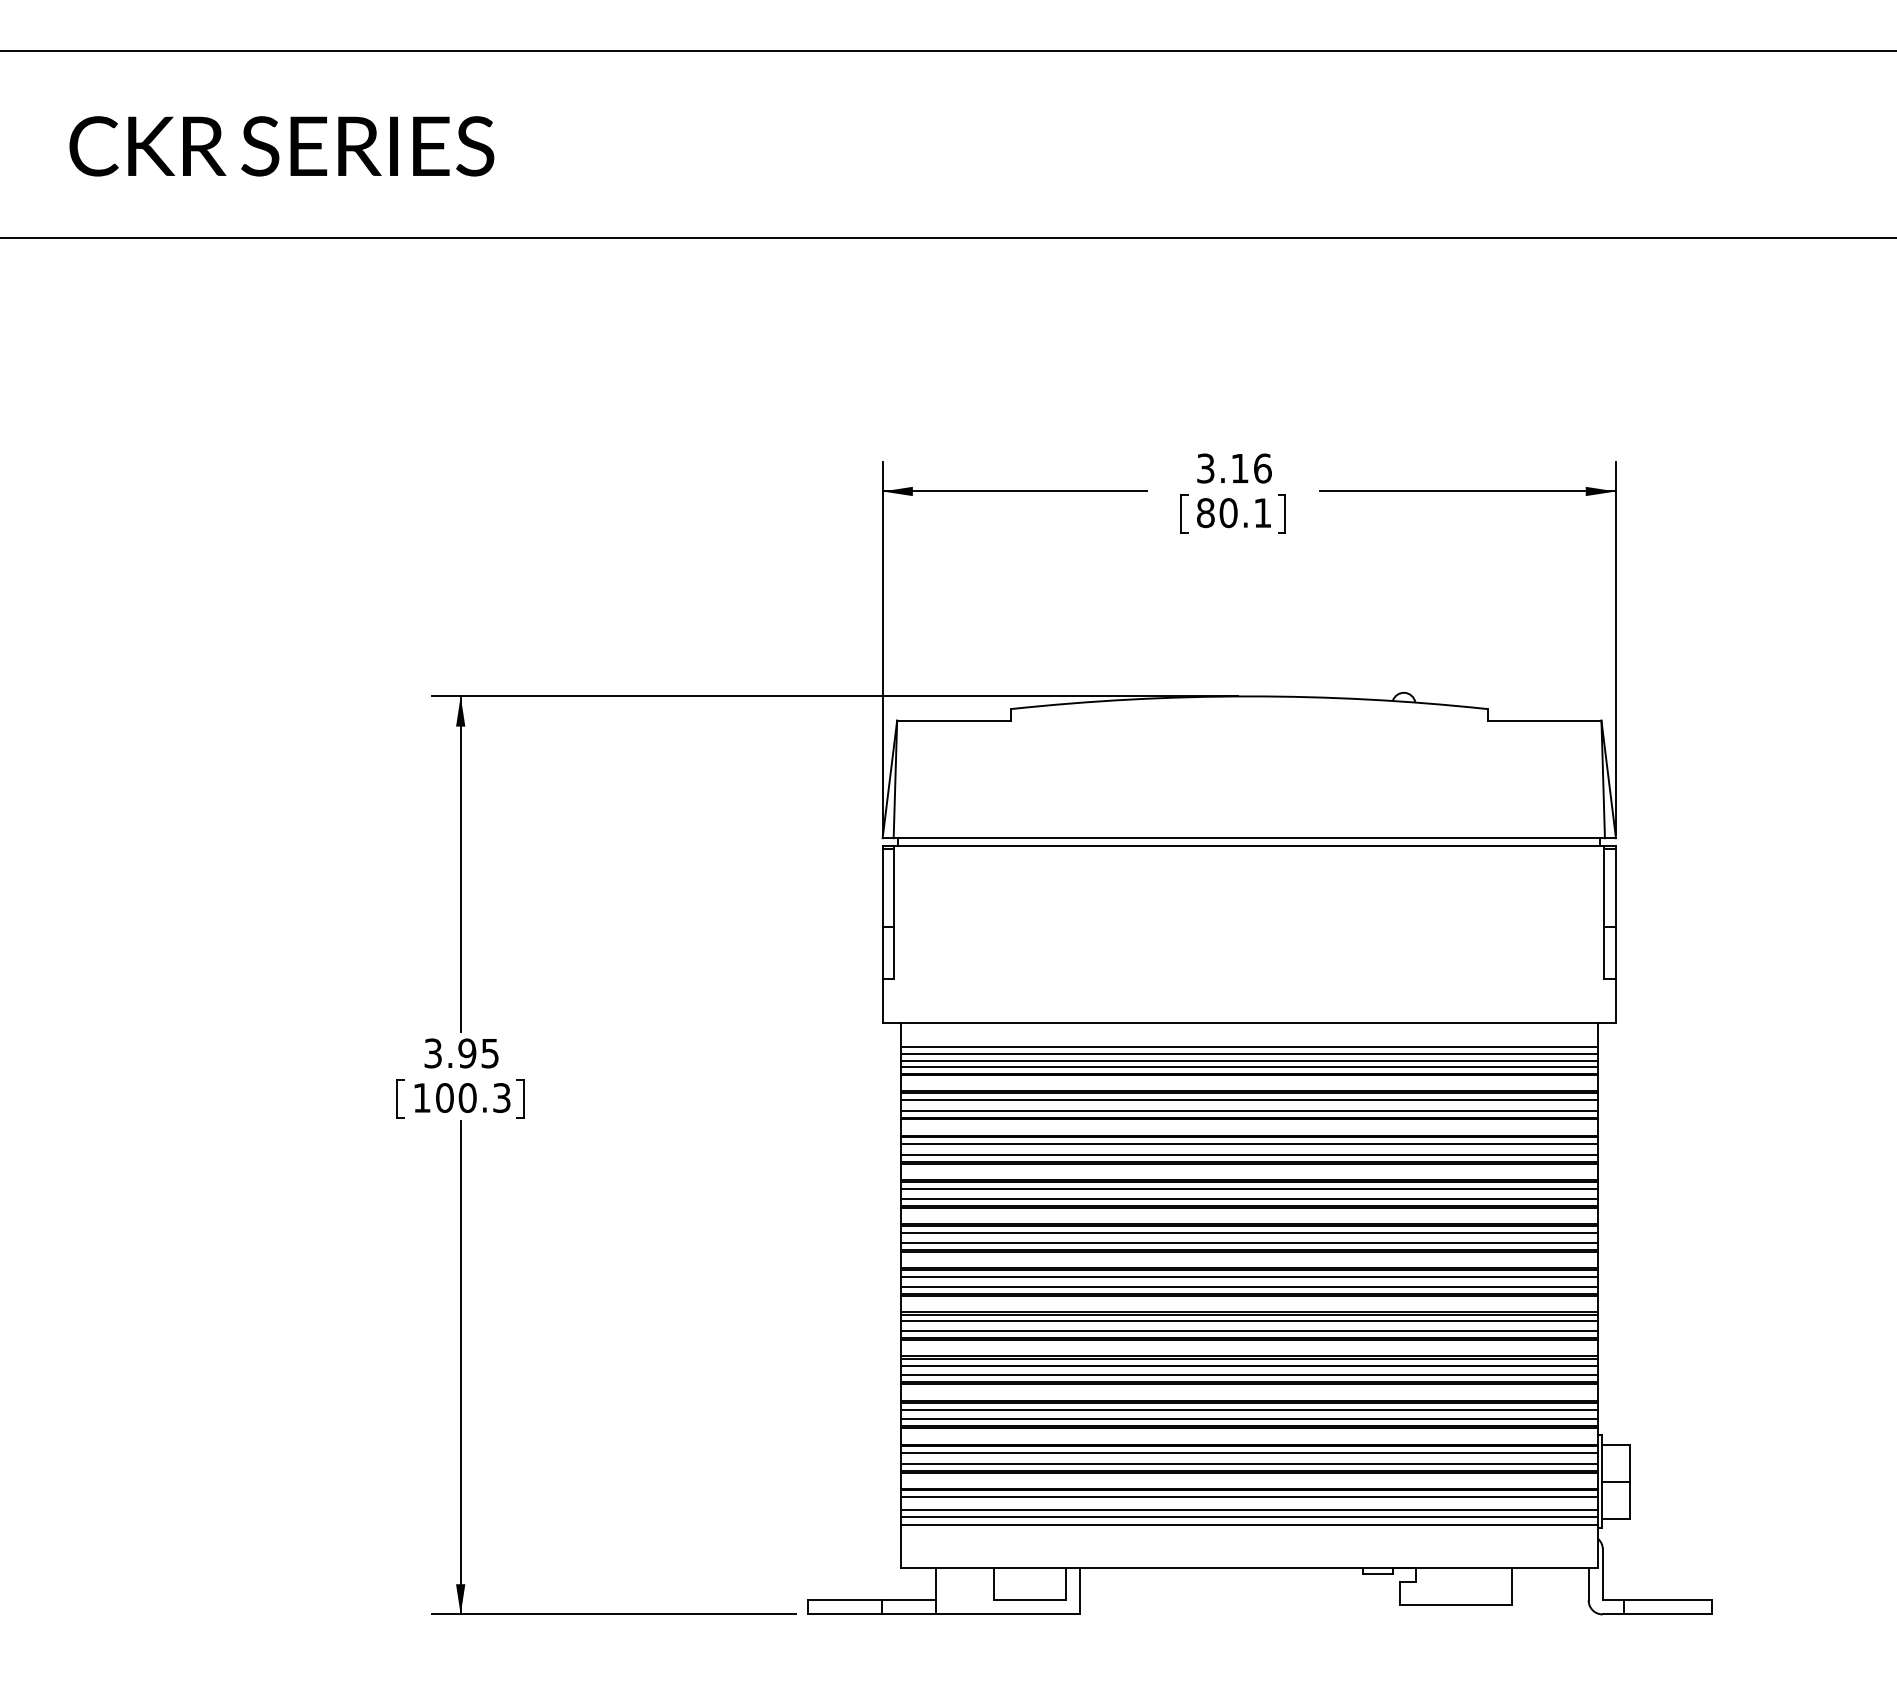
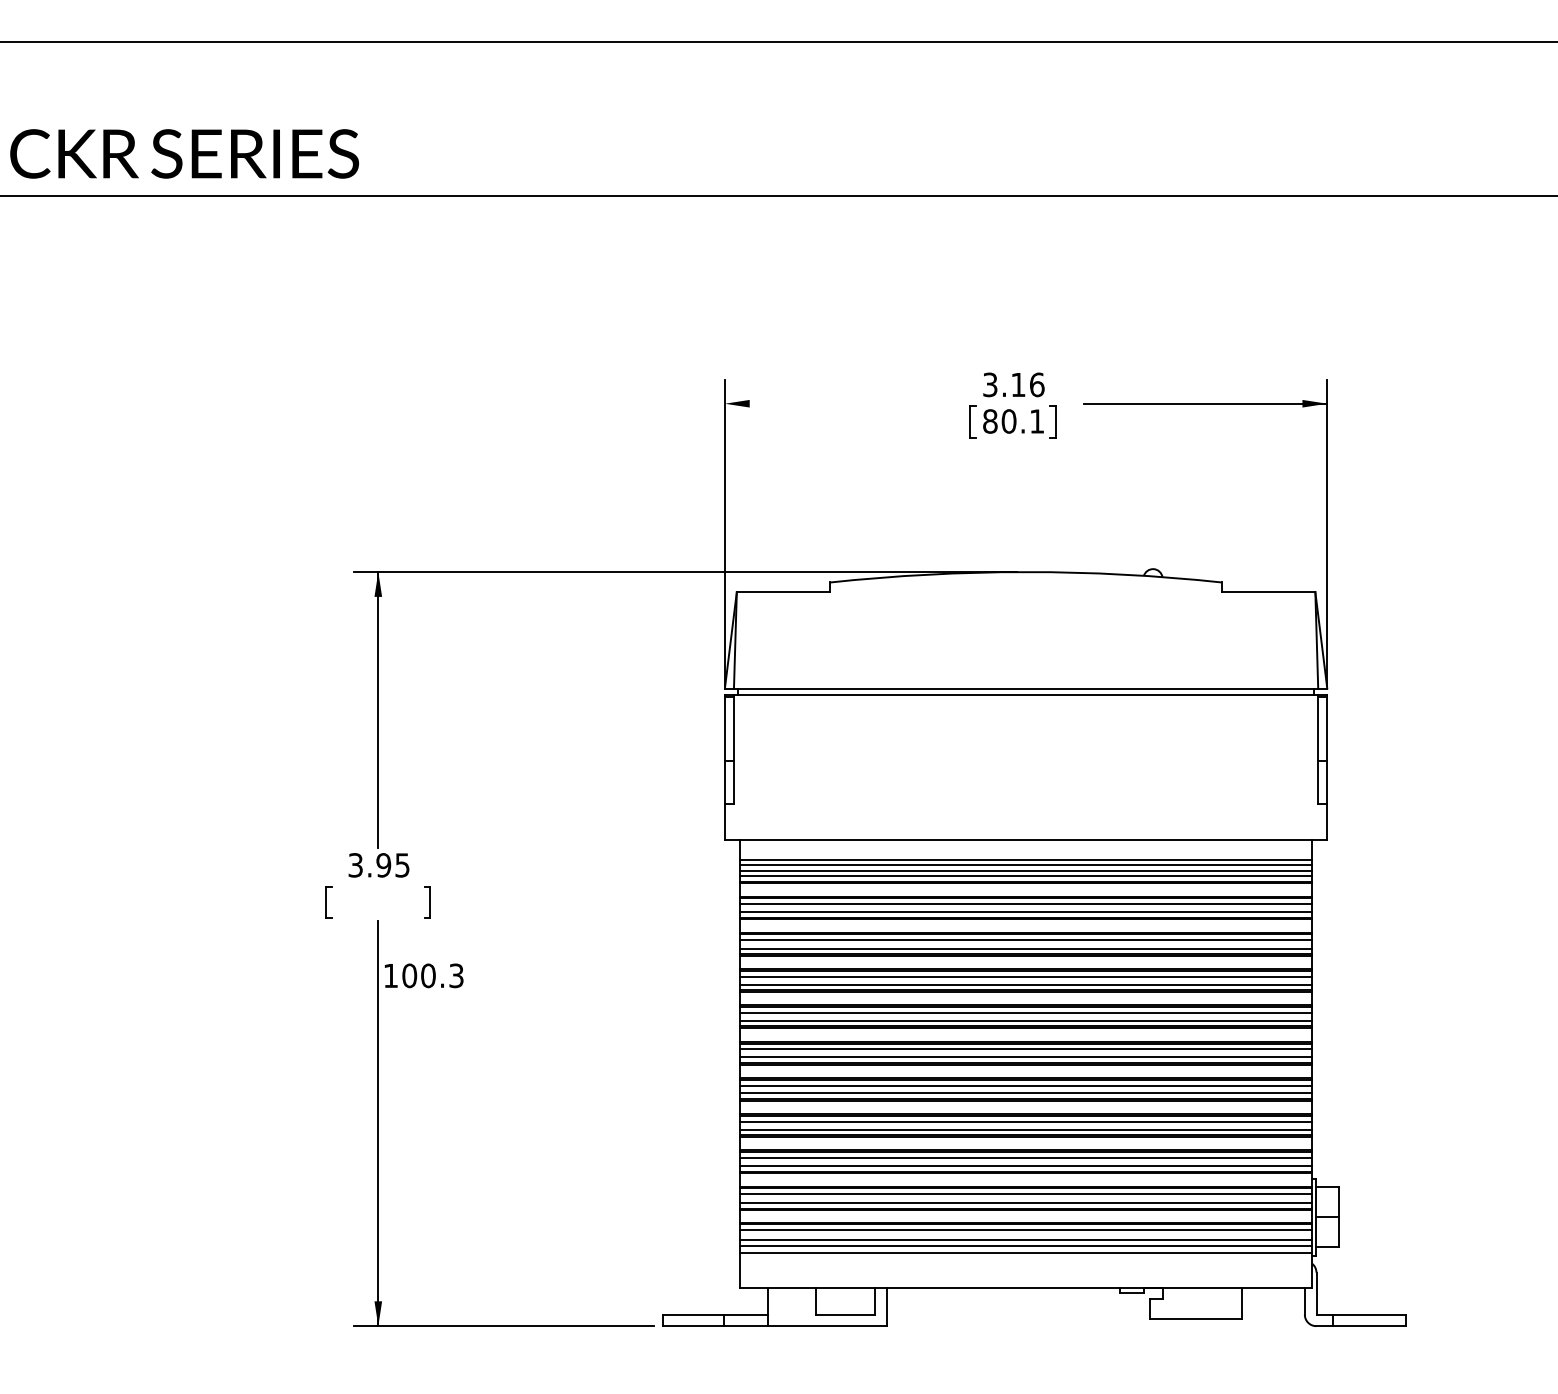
text: (281, 146) -> (184, 154), moved
line: (1014, 491) -> (833, 403), removed
text: (462, 1097) -> (424, 975), moved

